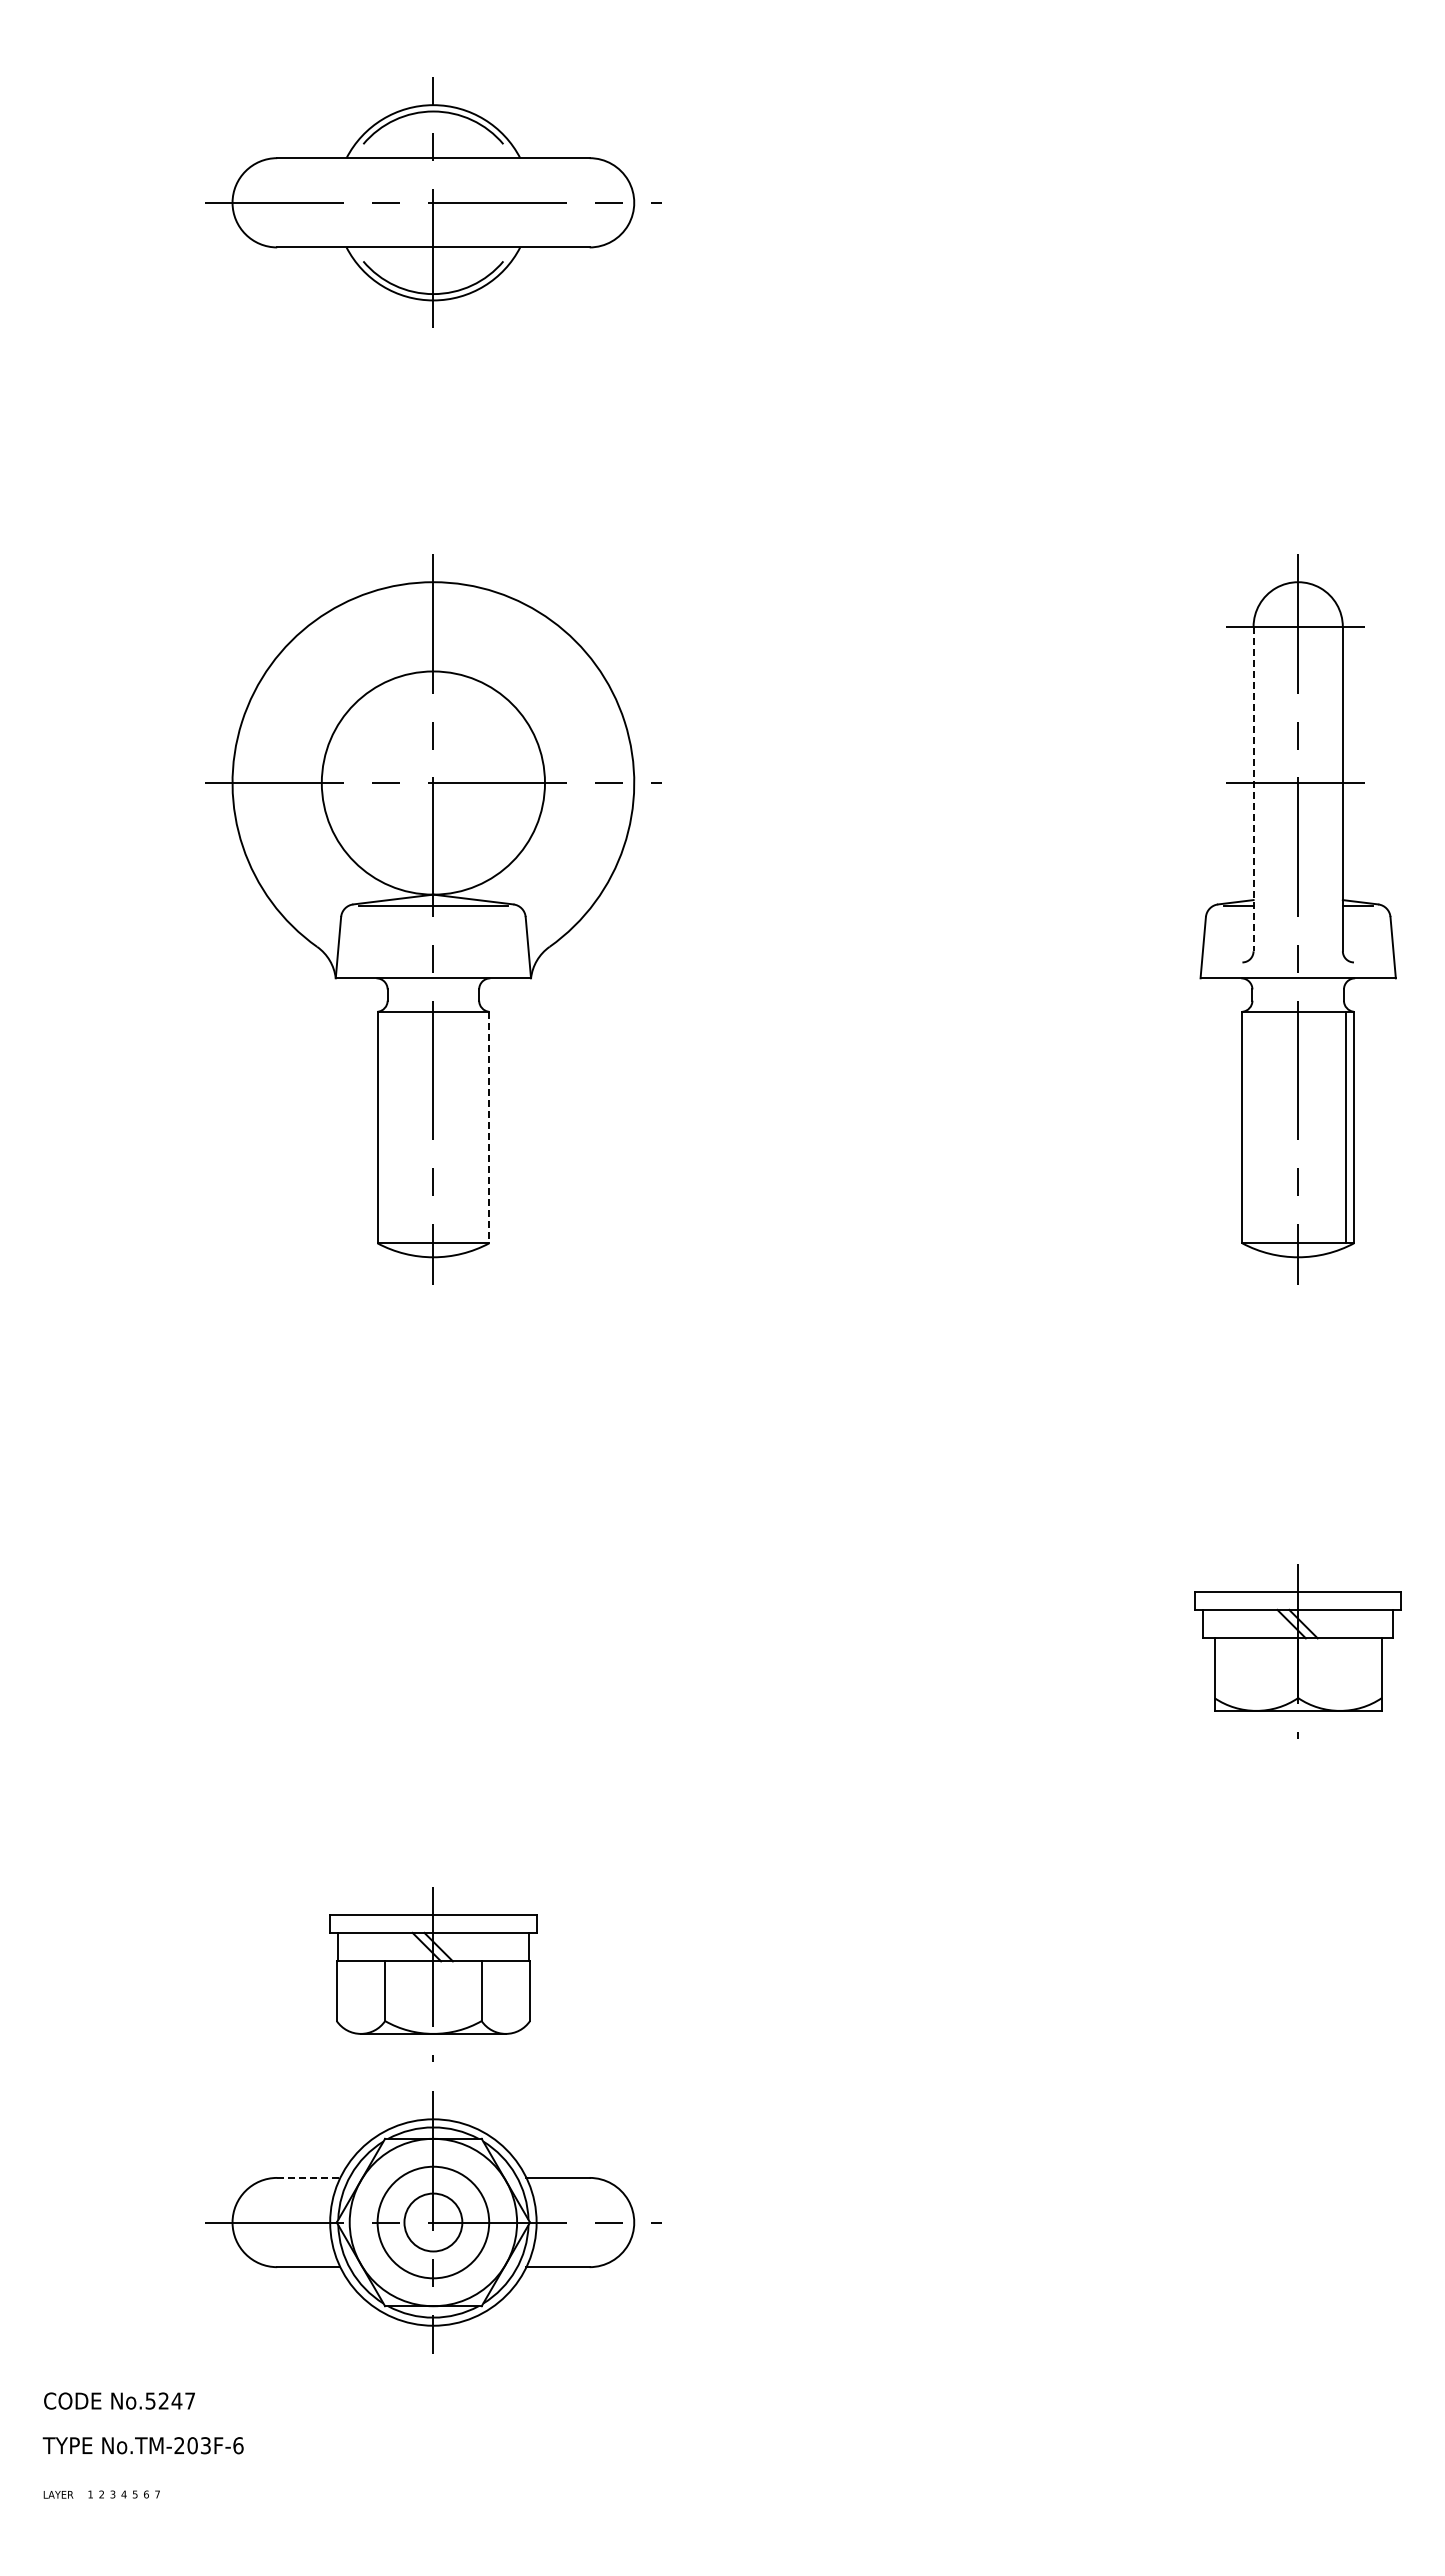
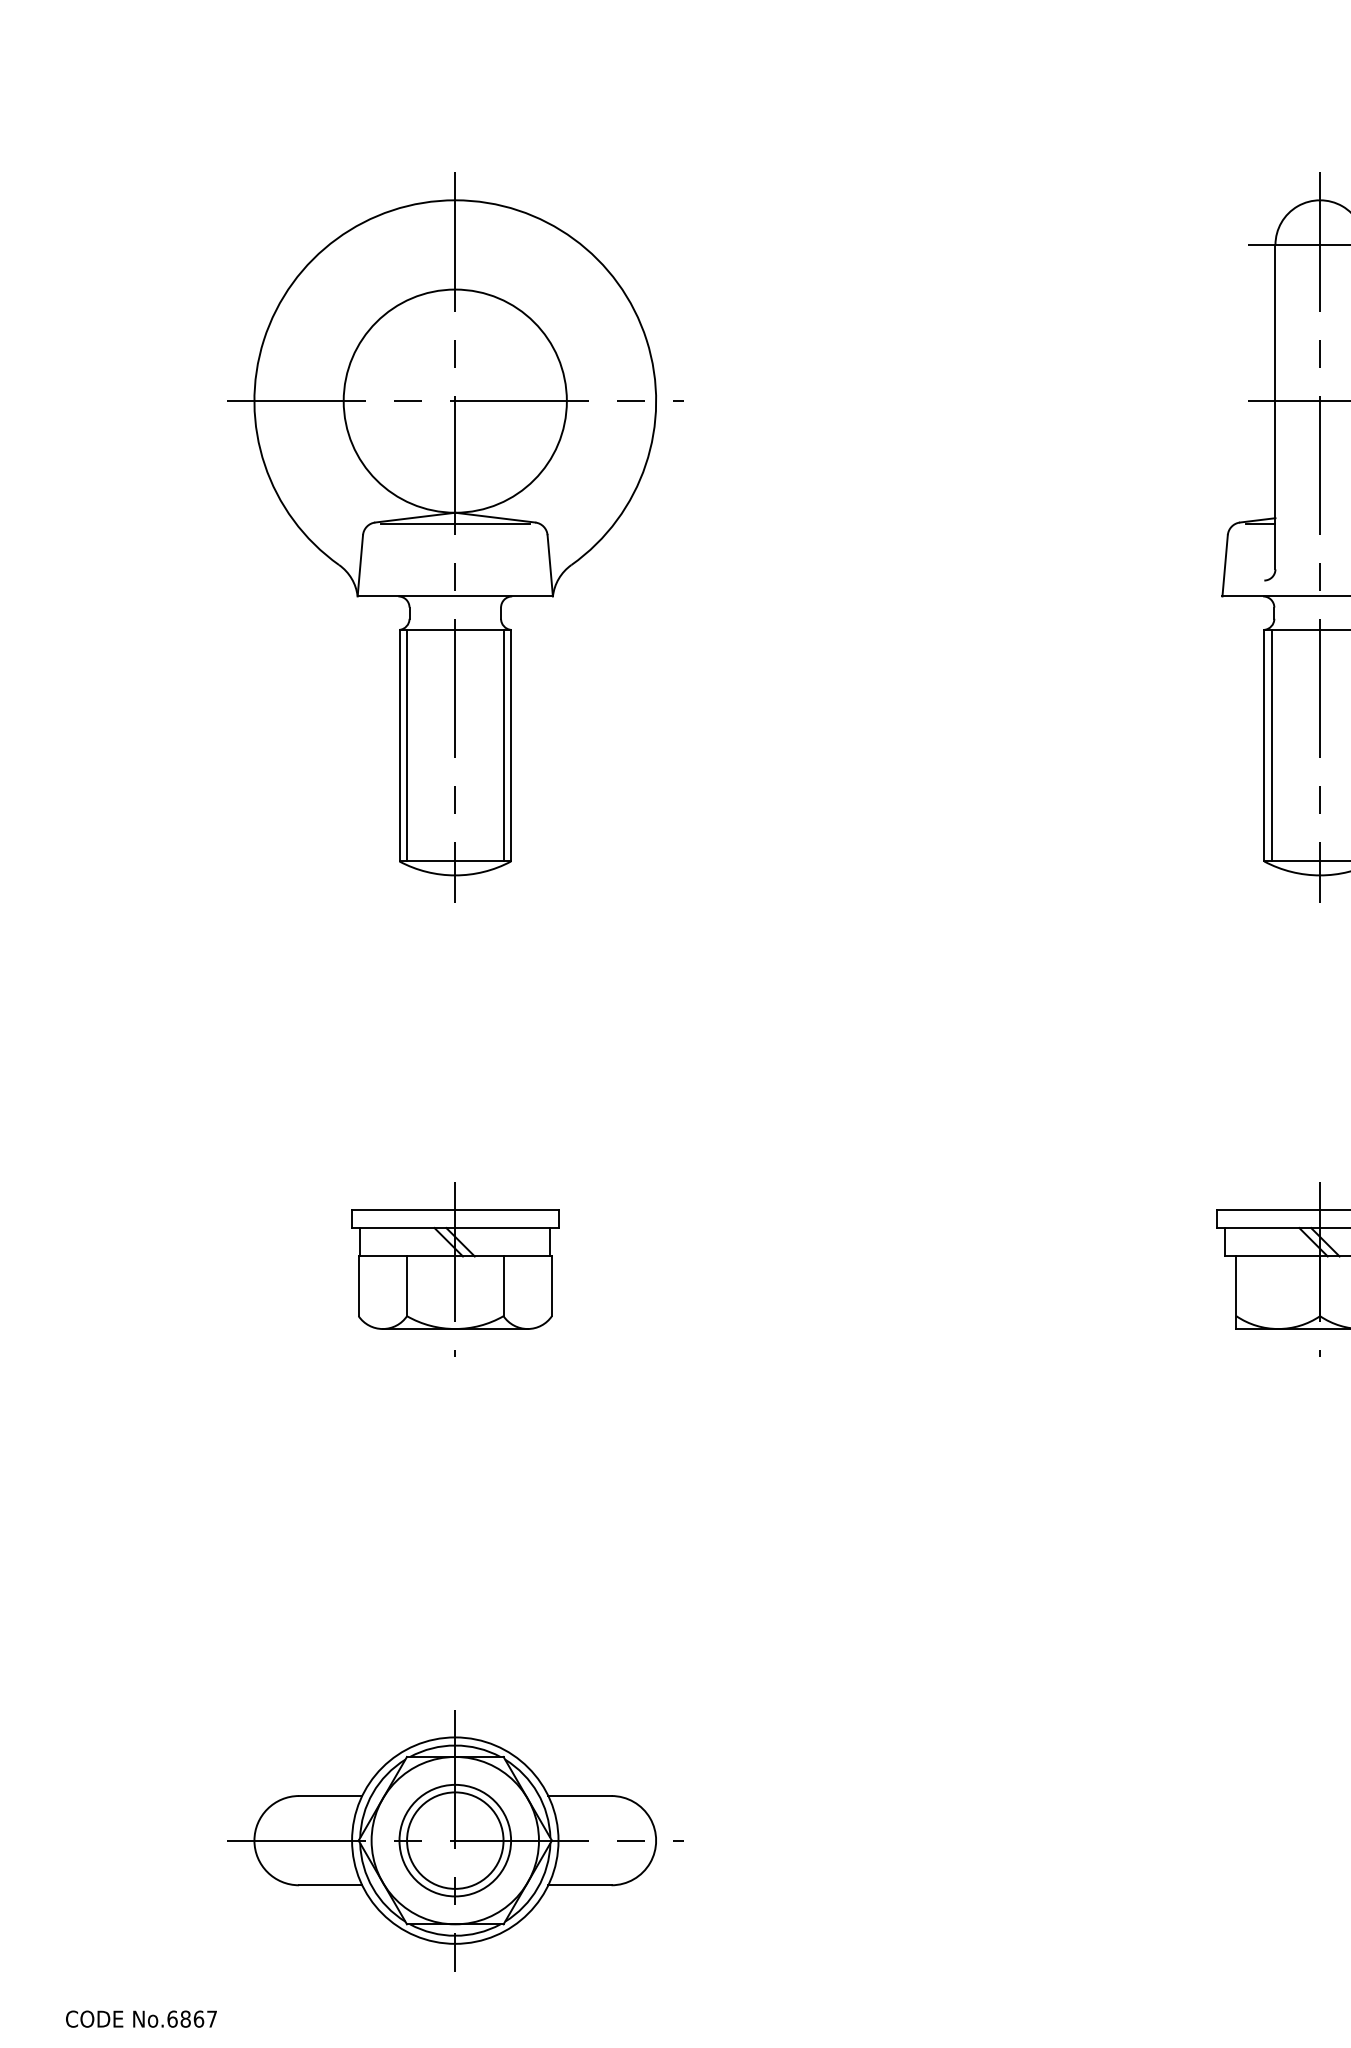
line: (1253, 789) -> (1275, 407), dashed -> solid
line: (385, 1127) -> (407, 745), added
line: (481, 1127) -> (503, 745), added
line: (489, 1127) -> (511, 745), dashed -> solid
line: (1249, 1127) -> (1271, 745), added
part: (433, 1974) -> (455, 1269), moved
line: (308, 2177) -> (330, 1795), dashed -> solid
circle: (433, 2222) -> (455, 1840), size x1.67
text: (163, 2400) -> (185, 2018), No.5247 -> No.6867

